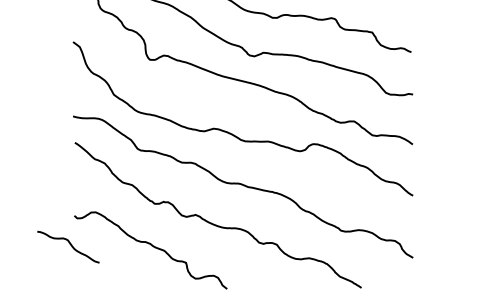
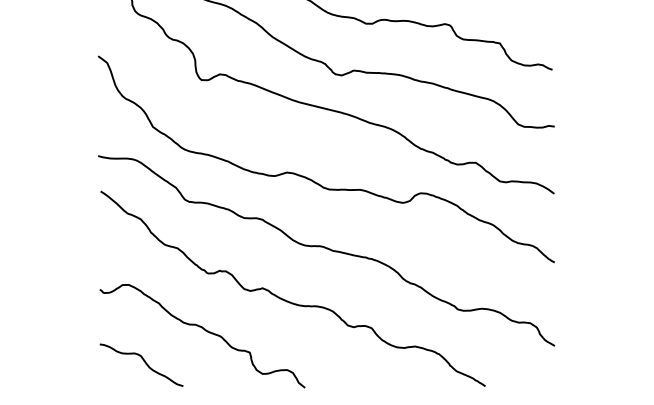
curve: (69, 244) -> (143, 361), moved

